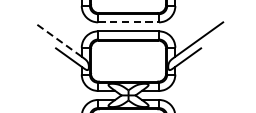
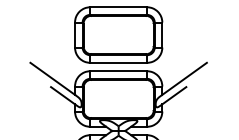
line: (129, 22) -> (119, 62), dashed -> solid
line: (57, 39) -> (52, 78), dashed -> solid

